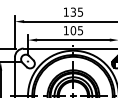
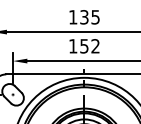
text: (76, 30) -> (89, 46), 105 -> 152

